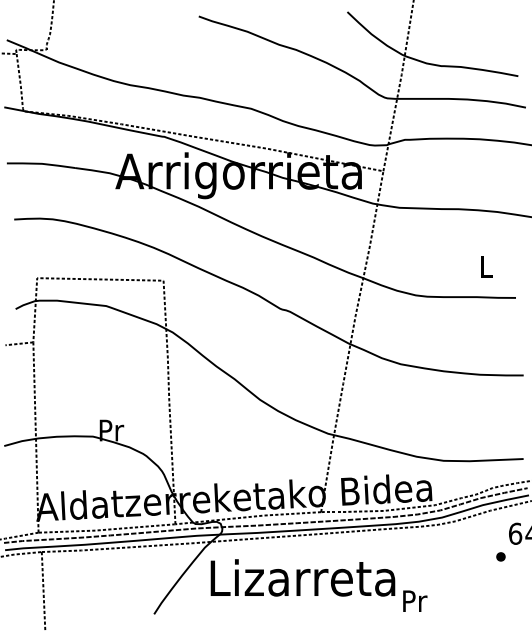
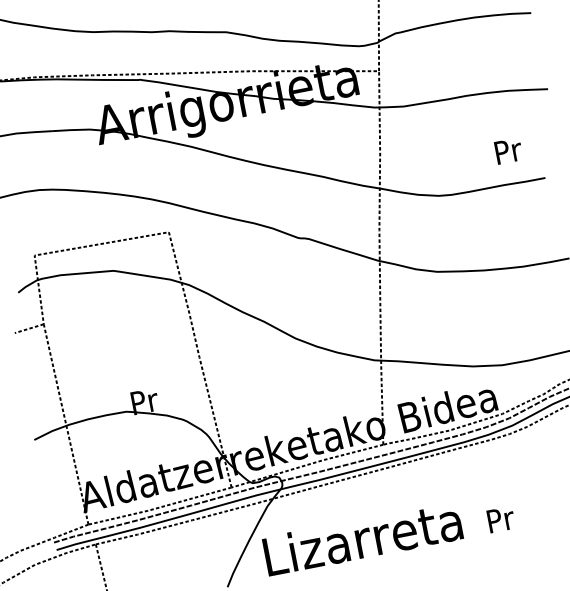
text: (487, 266) -> (508, 150), L -> Pr
text: (302, 577) -> (362, 538), moved

